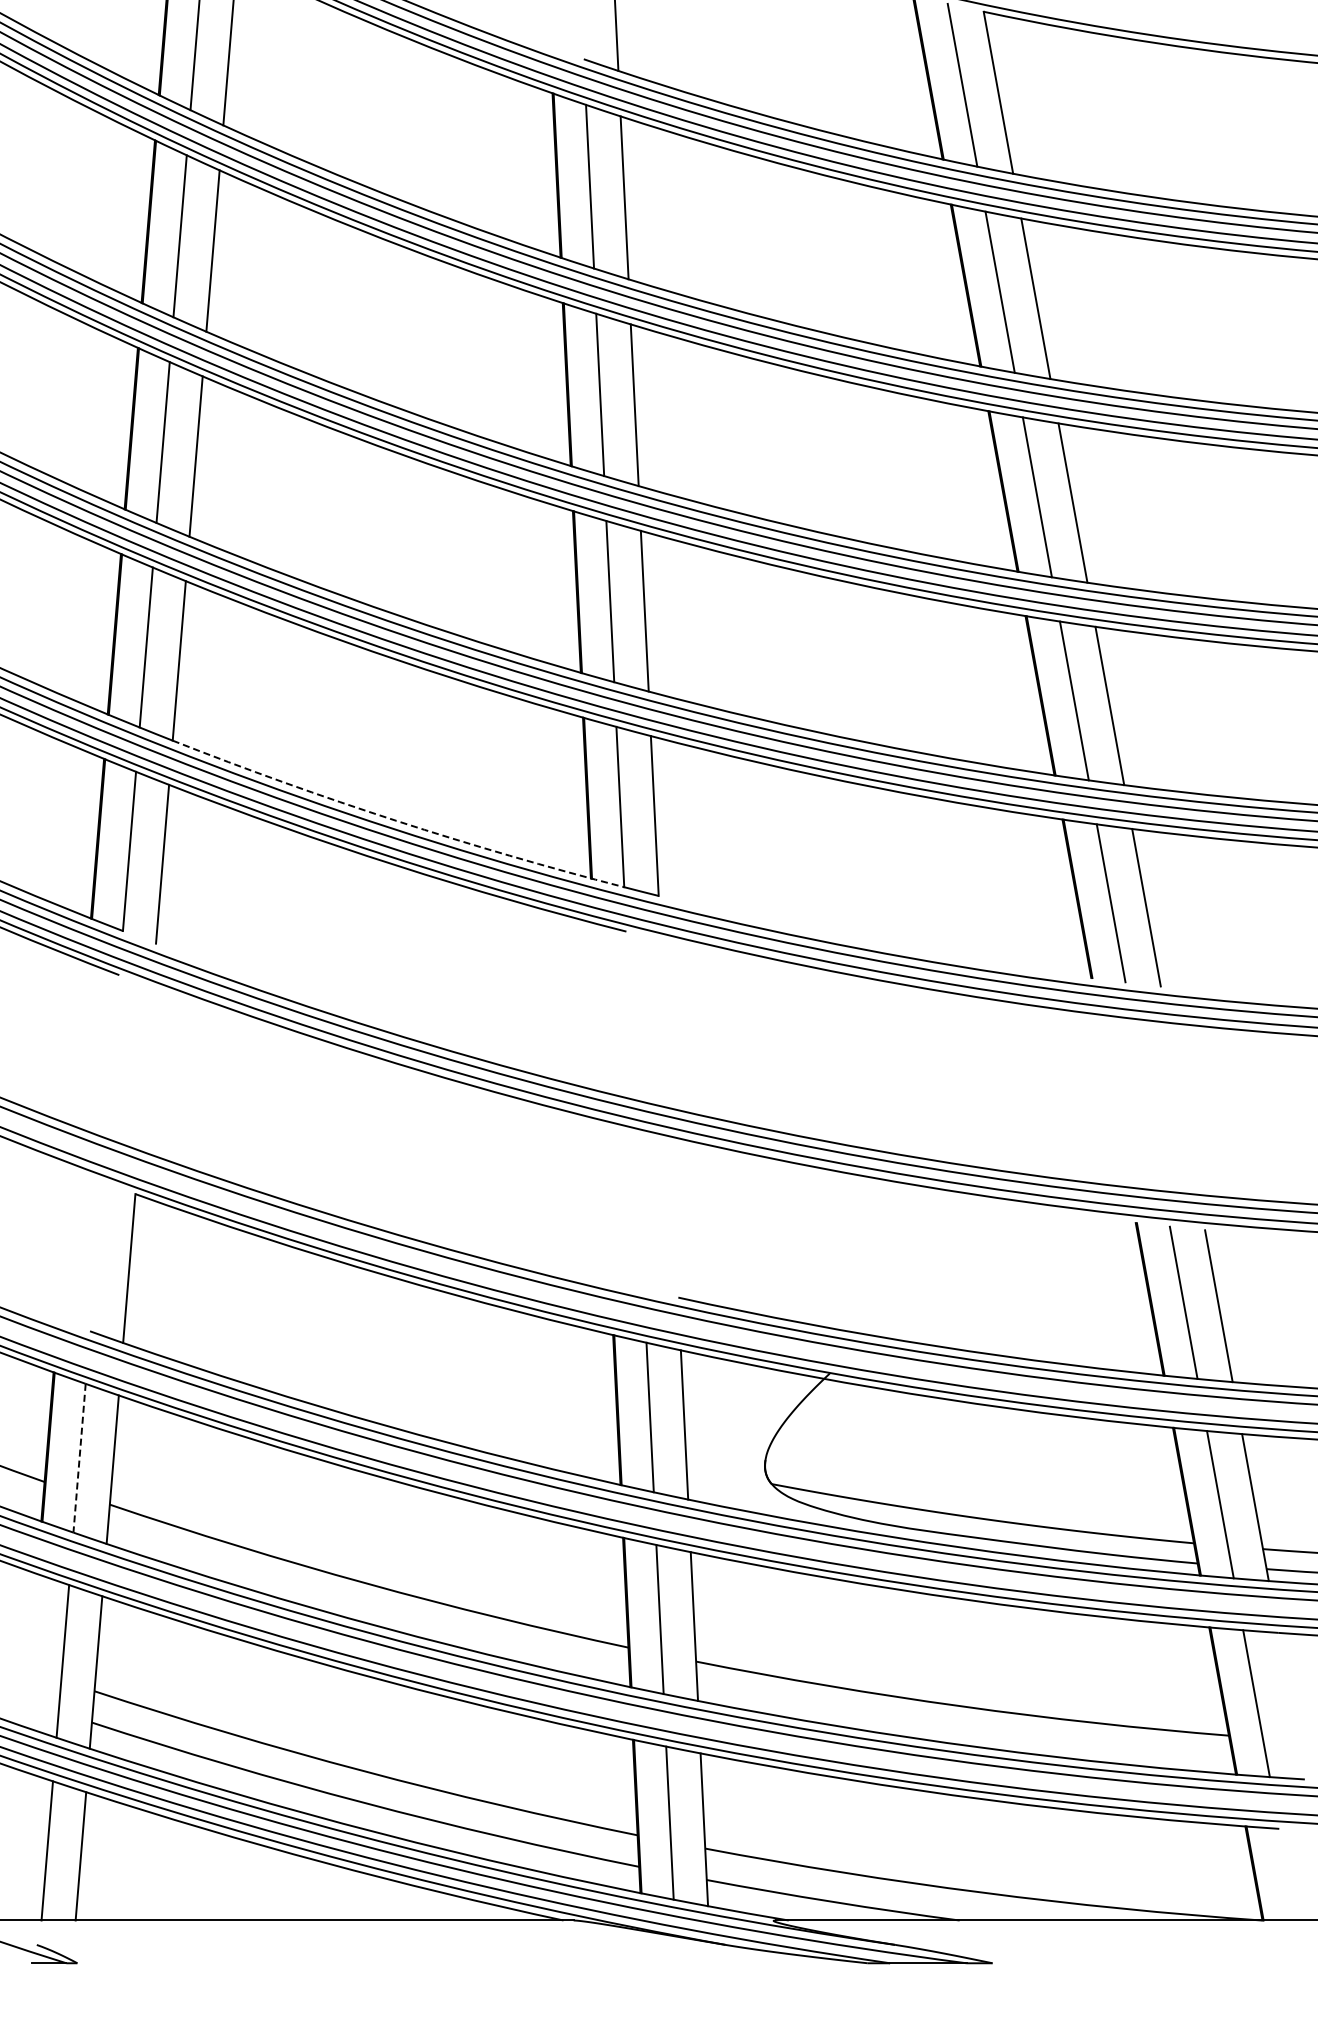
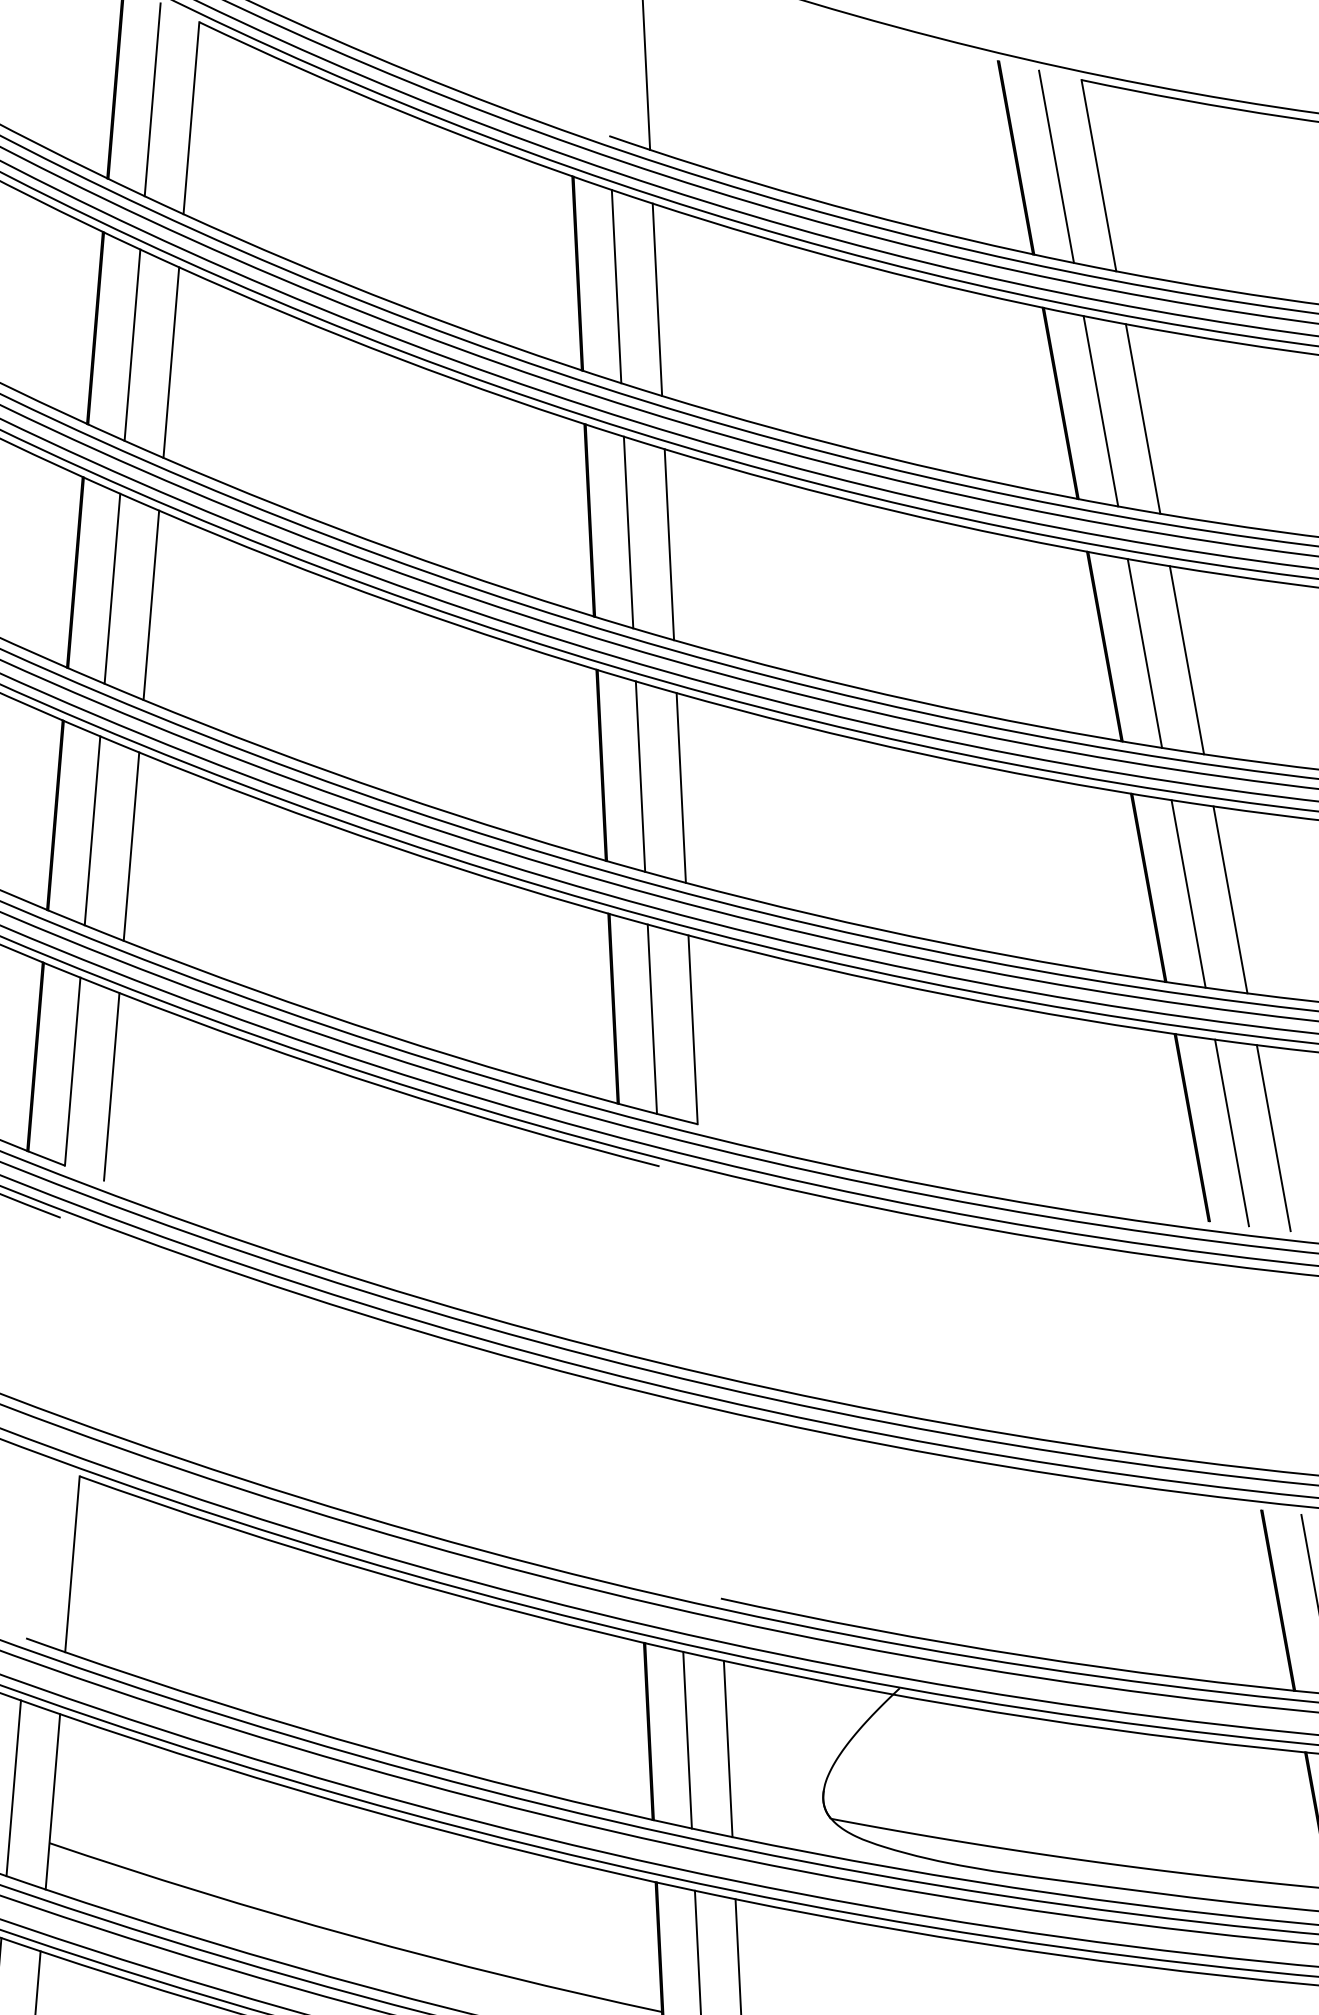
arc: (396, 820) -> (388, 1035), dashed -> solid
line: (79, 1458) -> (13, 1788), dashed -> solid

